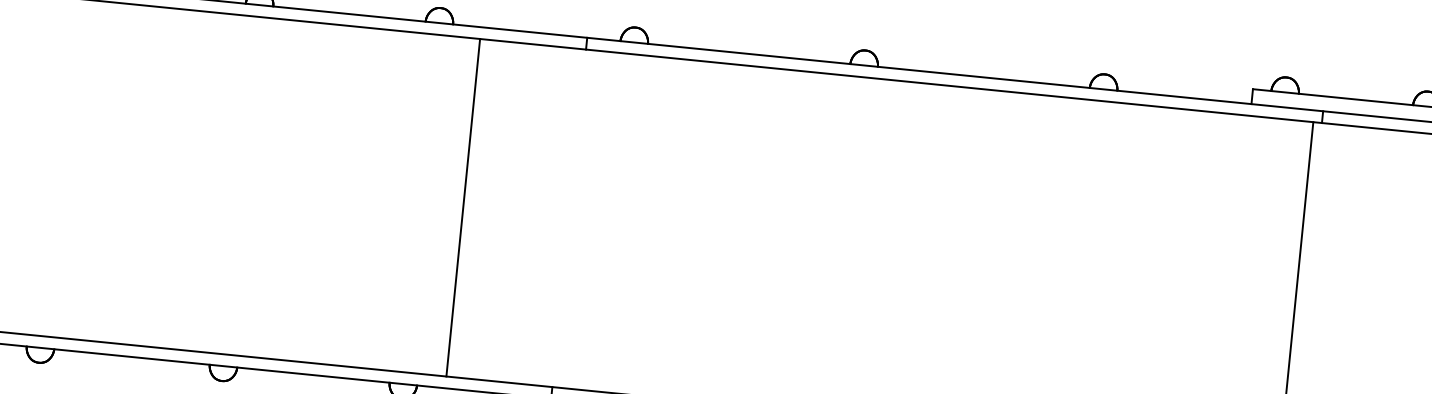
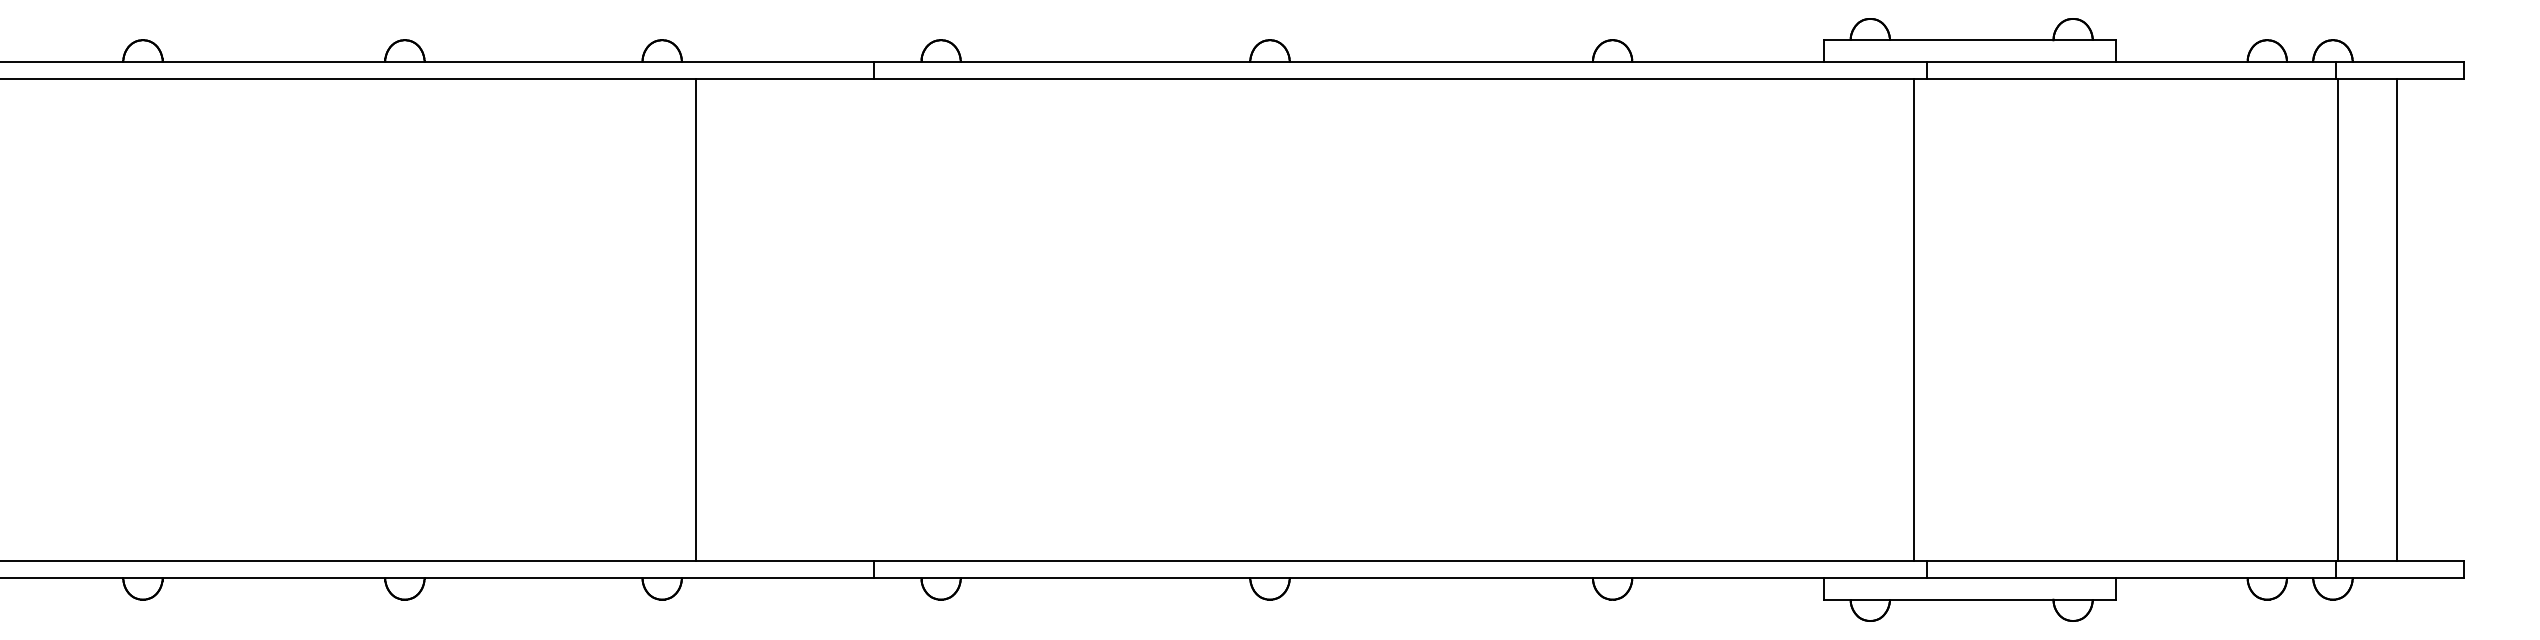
line: (463, 207) -> (696, 319), moved

